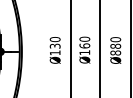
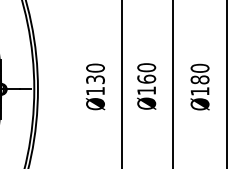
text: (115, 52) -> (199, 90), Ø880 -> Ø180

